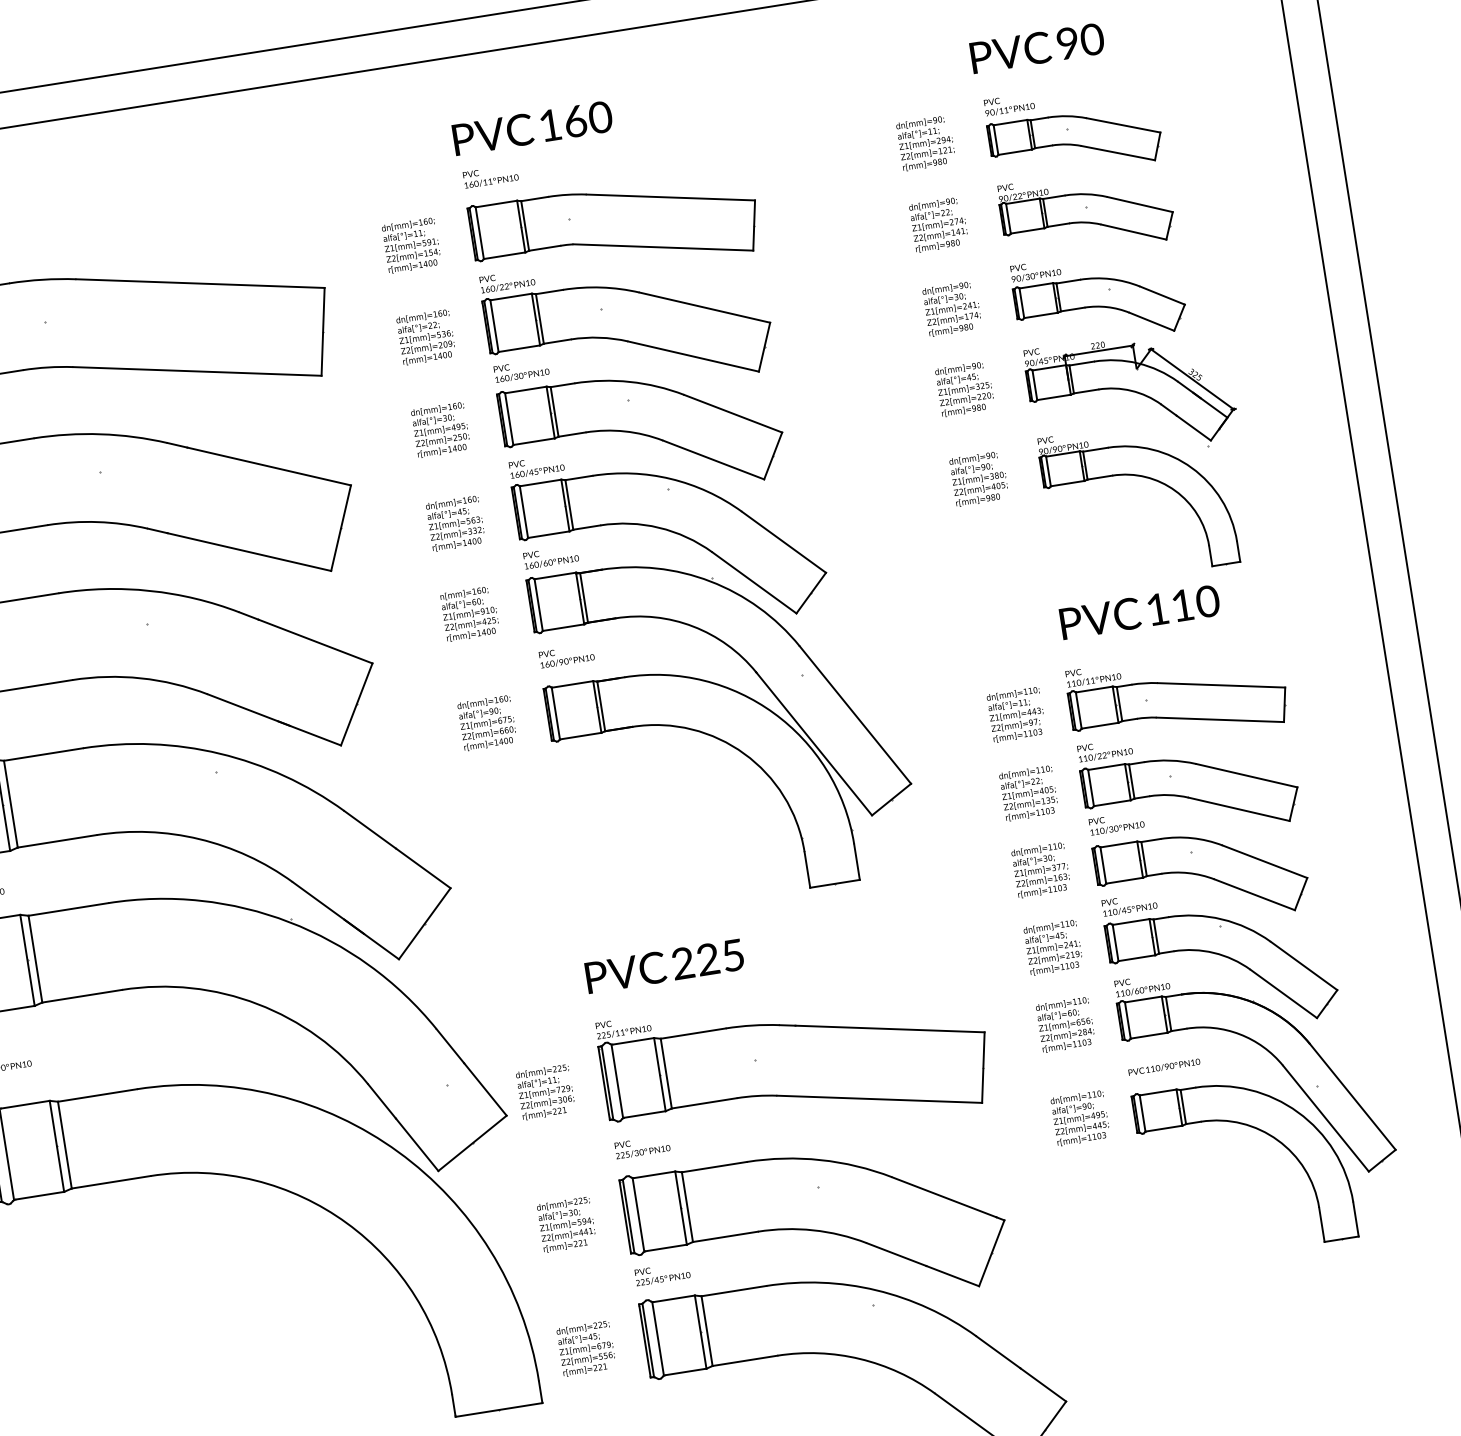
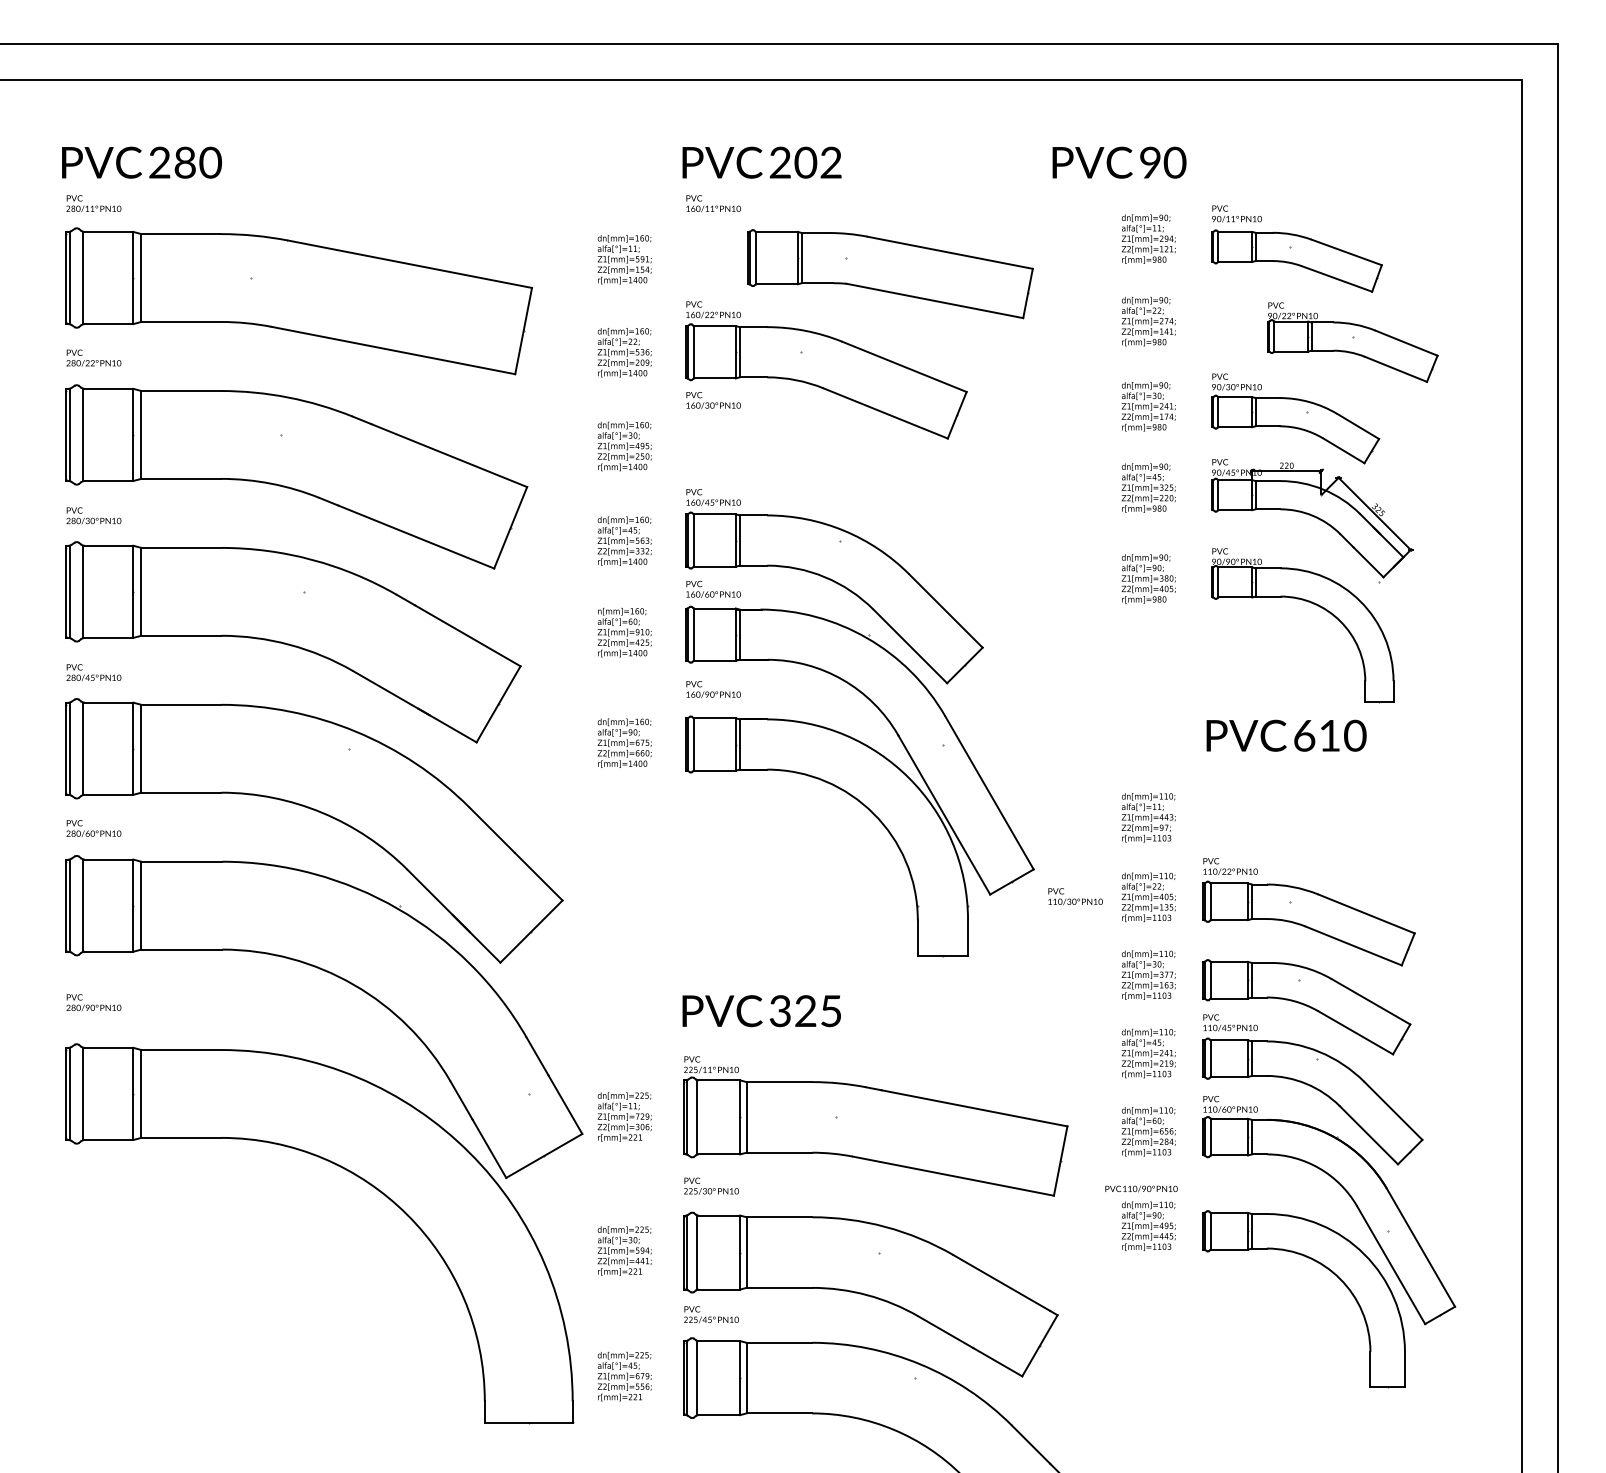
text: (1037, 48) -> (1119, 162), moved
text: (575, 121) -> (805, 162), 160 -> 202
part: (1086, 212) -> (1352, 342), moved
part: (615, 228) -> (890, 274), moved
part: (642, 433) -> (823, 481), removed
text: (1157, 609) -> (1304, 735), 110 -> 610
part: (1177, 696) -> (1310, 824), removed
text: (1116, 823) -> (1075, 896), moved
text: (682, 963) -> (779, 1011), 225 -> 325
text: (1164, 1066) -> (1141, 1188), moved

